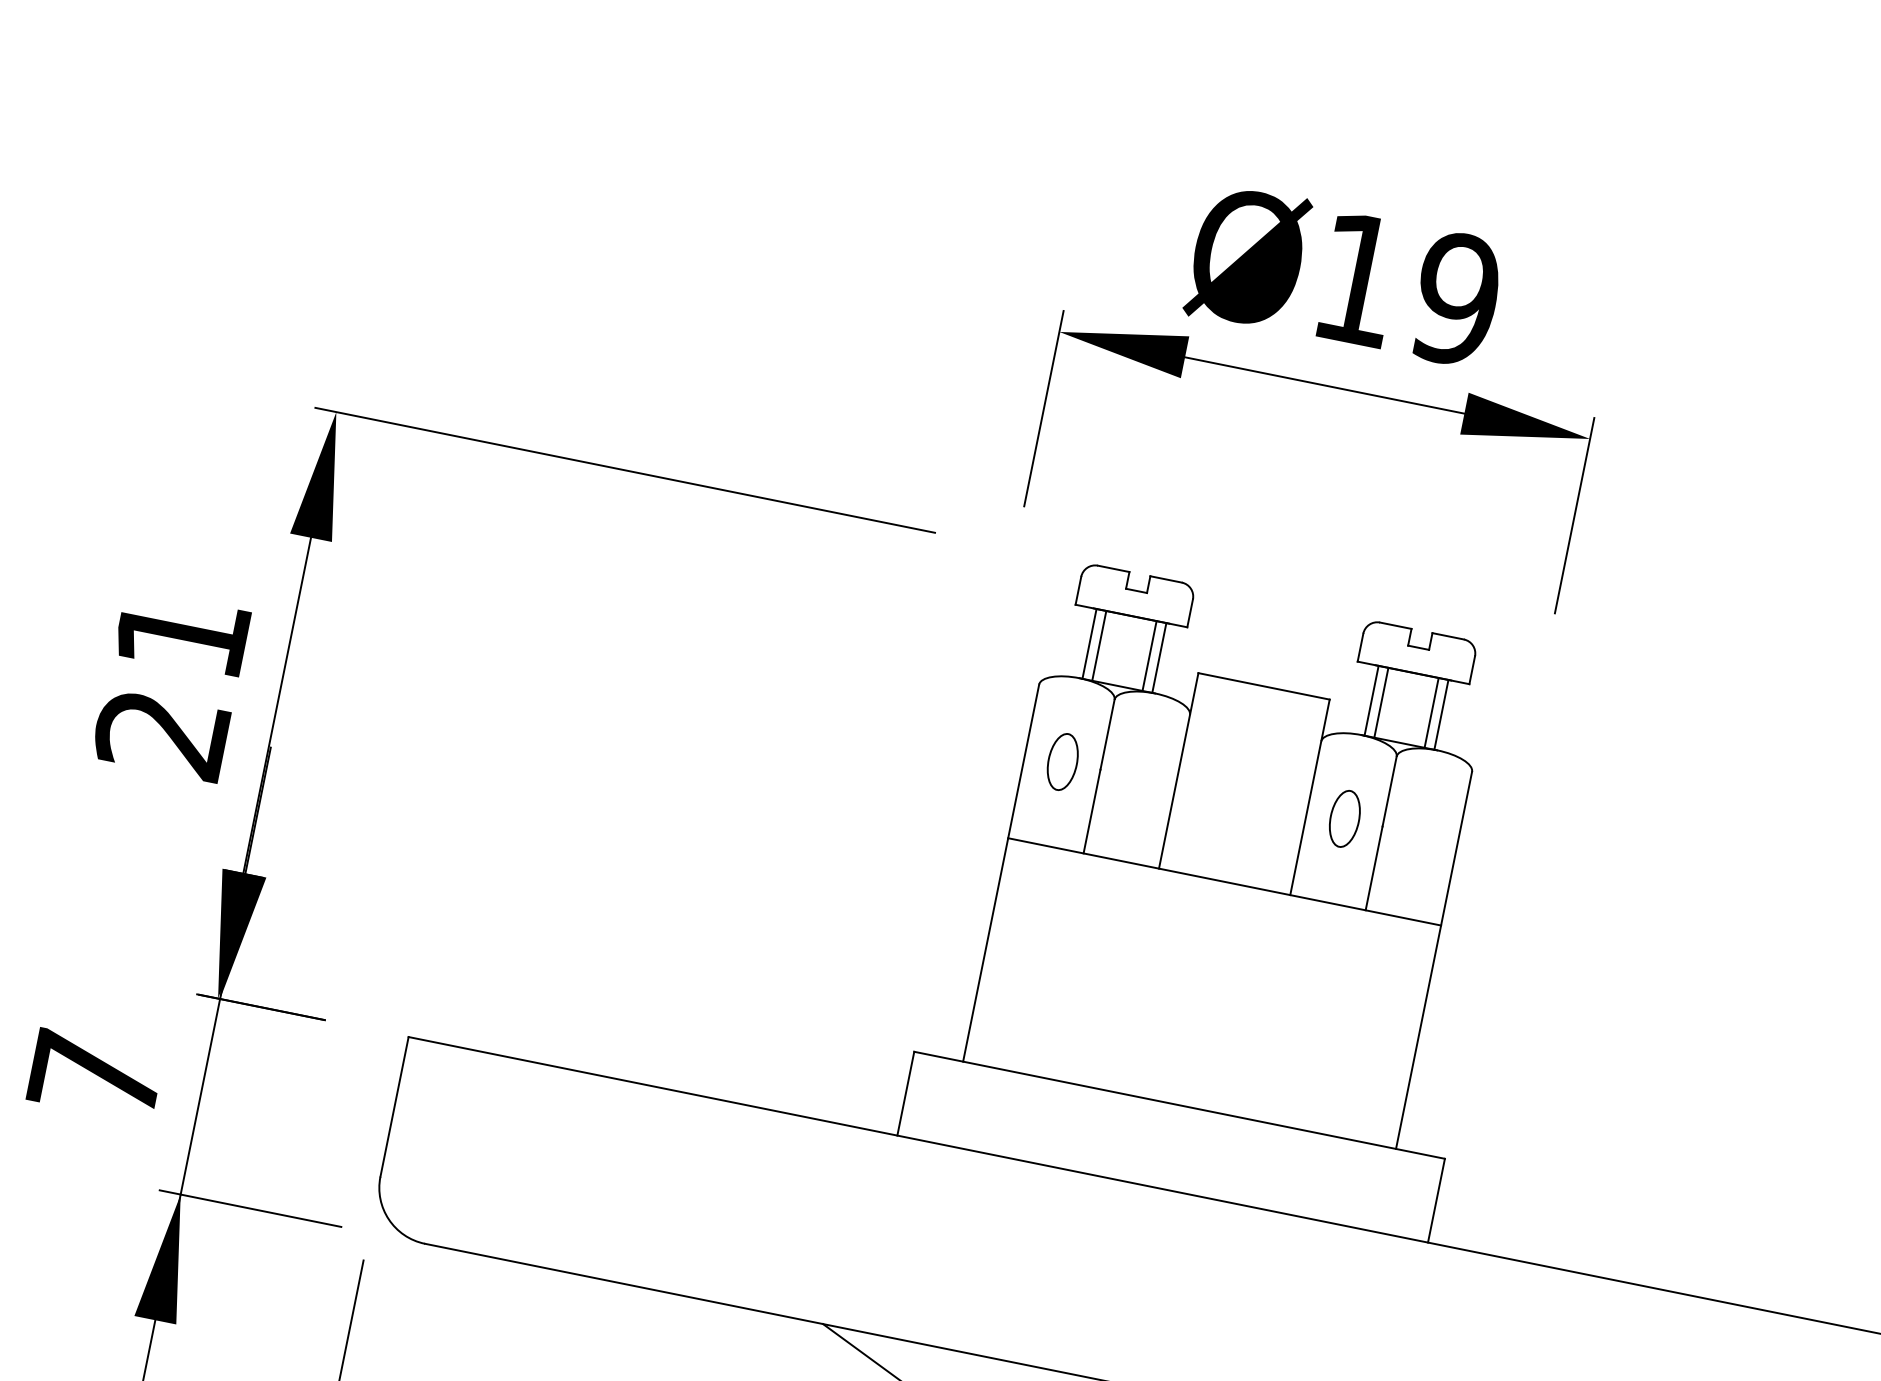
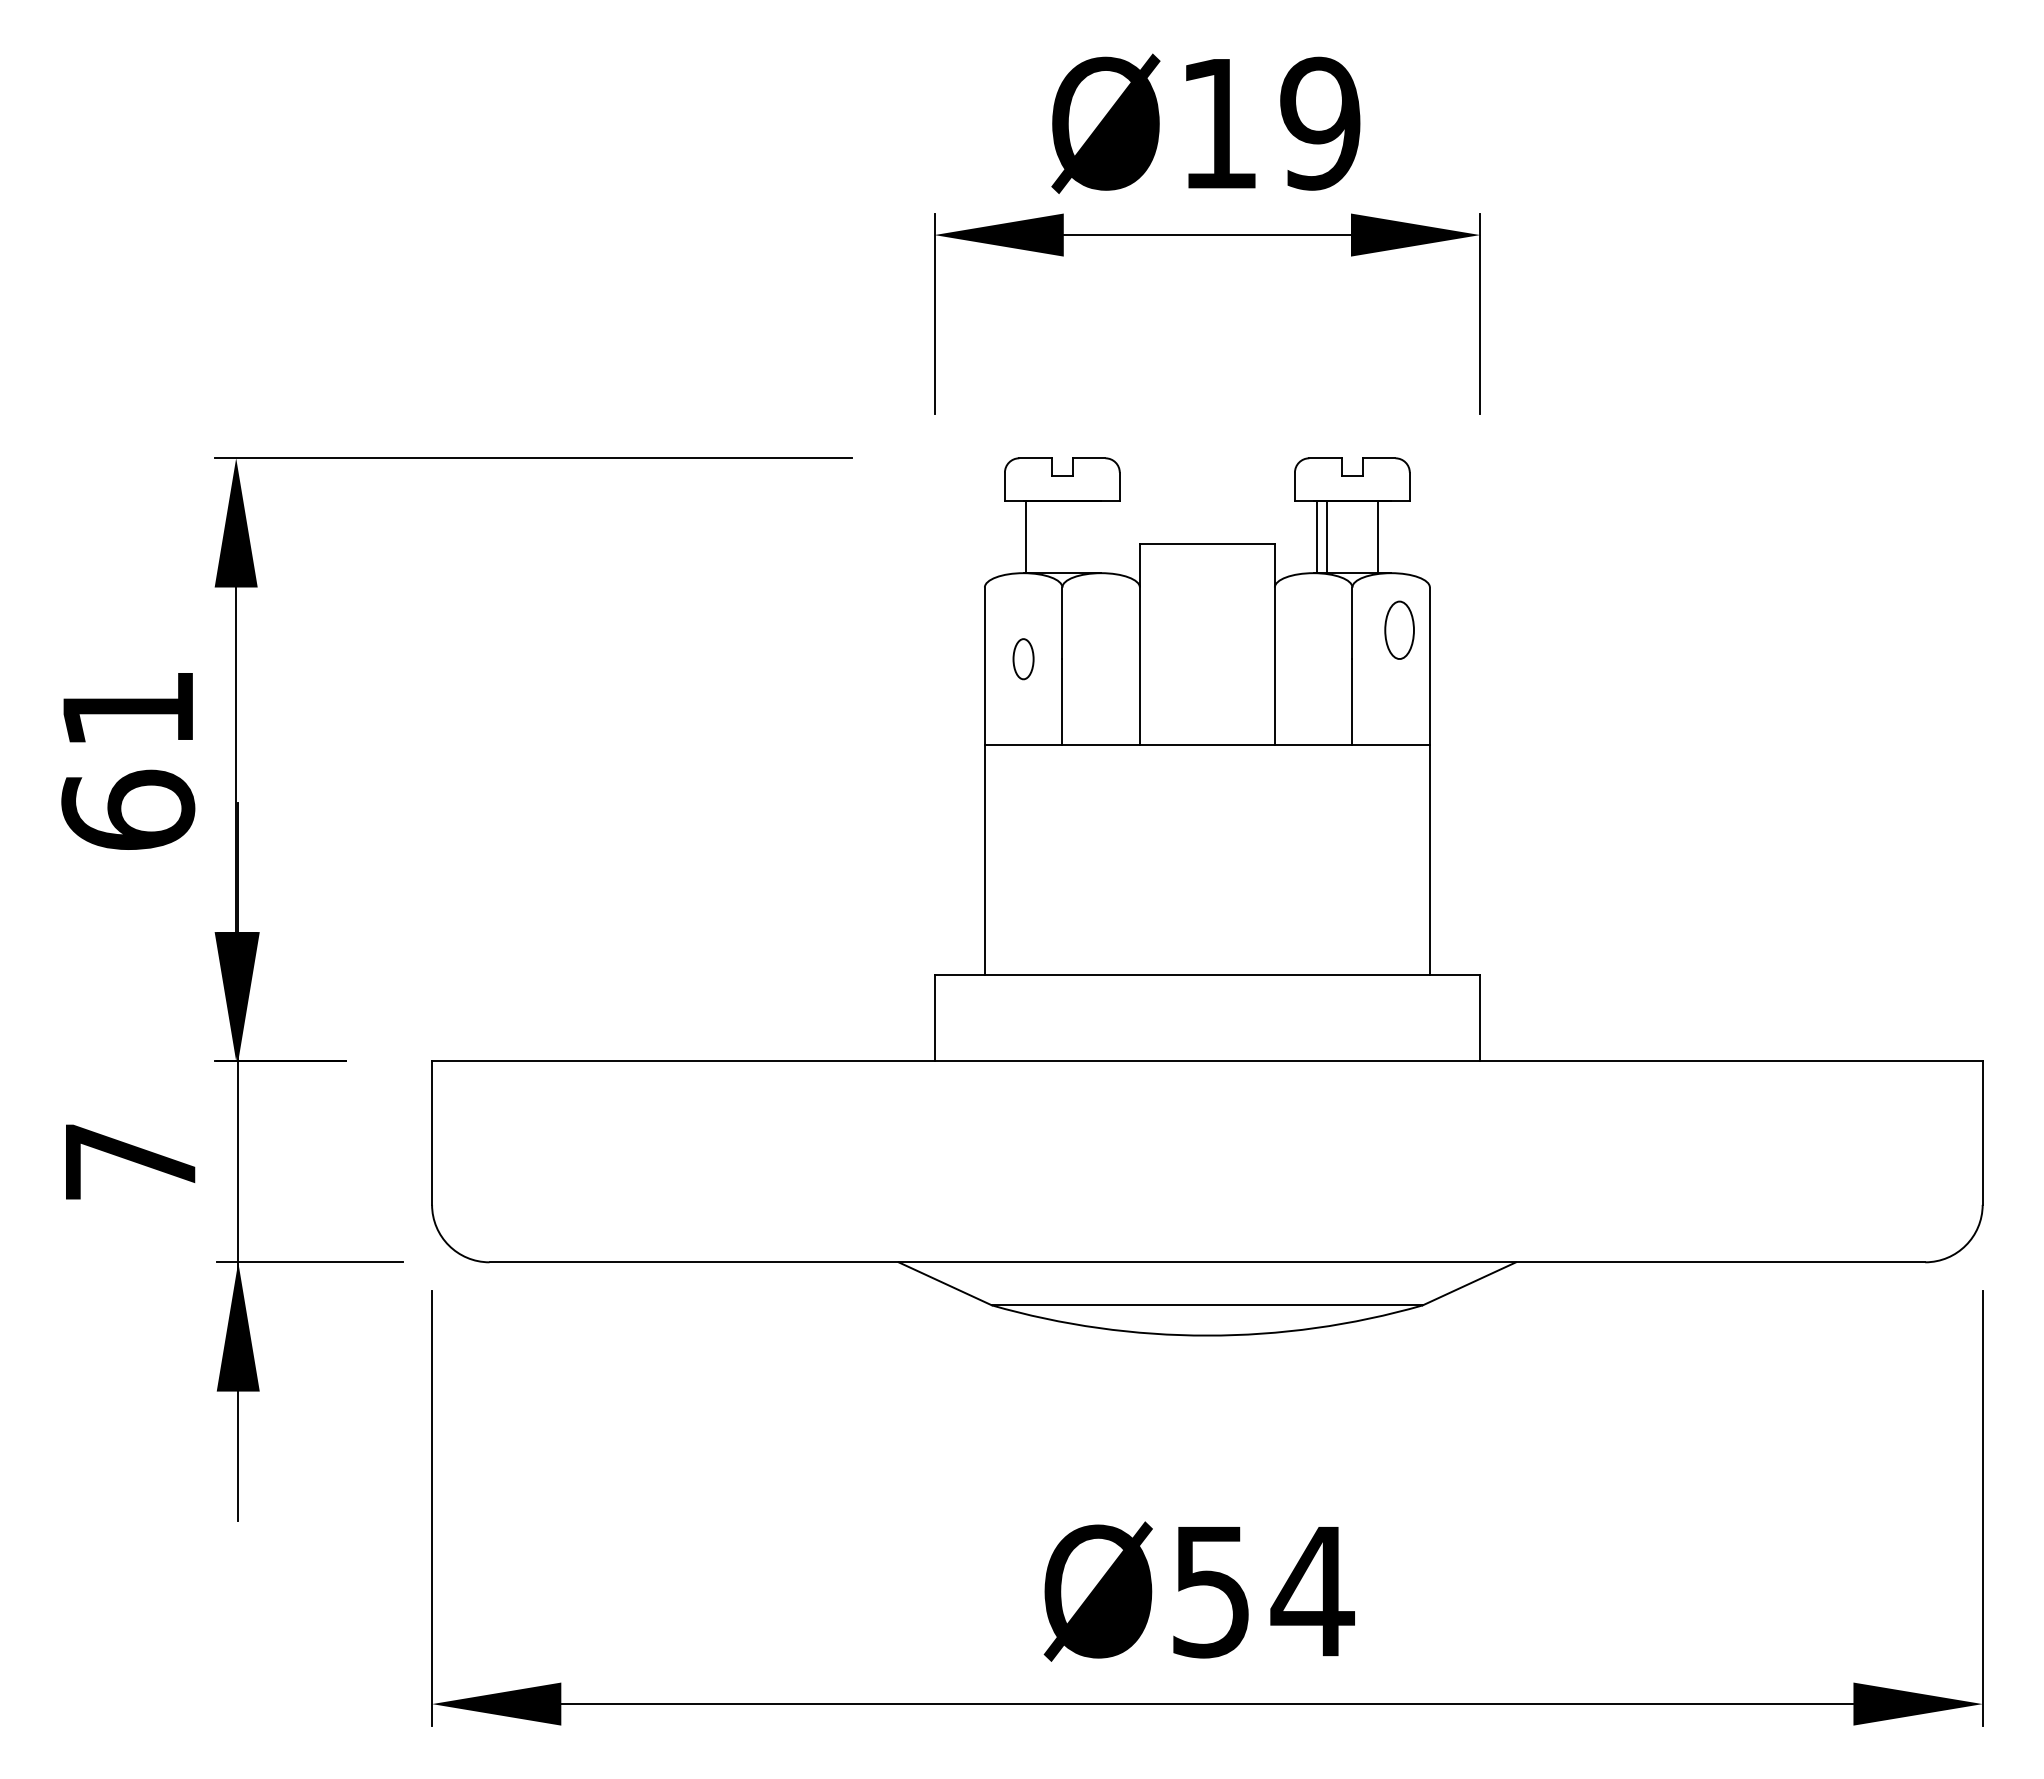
line: (1099, 646) -> (1036, 537), removed
line: (1149, 656) -> (1088, 537), removed
line: (1159, 658) -> (1098, 537), removed
line: (1441, 715) -> (1388, 537), removed
text: (162, 732) -> (128, 809), 21 -> 61
part: (1062, 761) -> (1023, 658), size x0.7
part: (1344, 818) -> (1399, 629), moved

